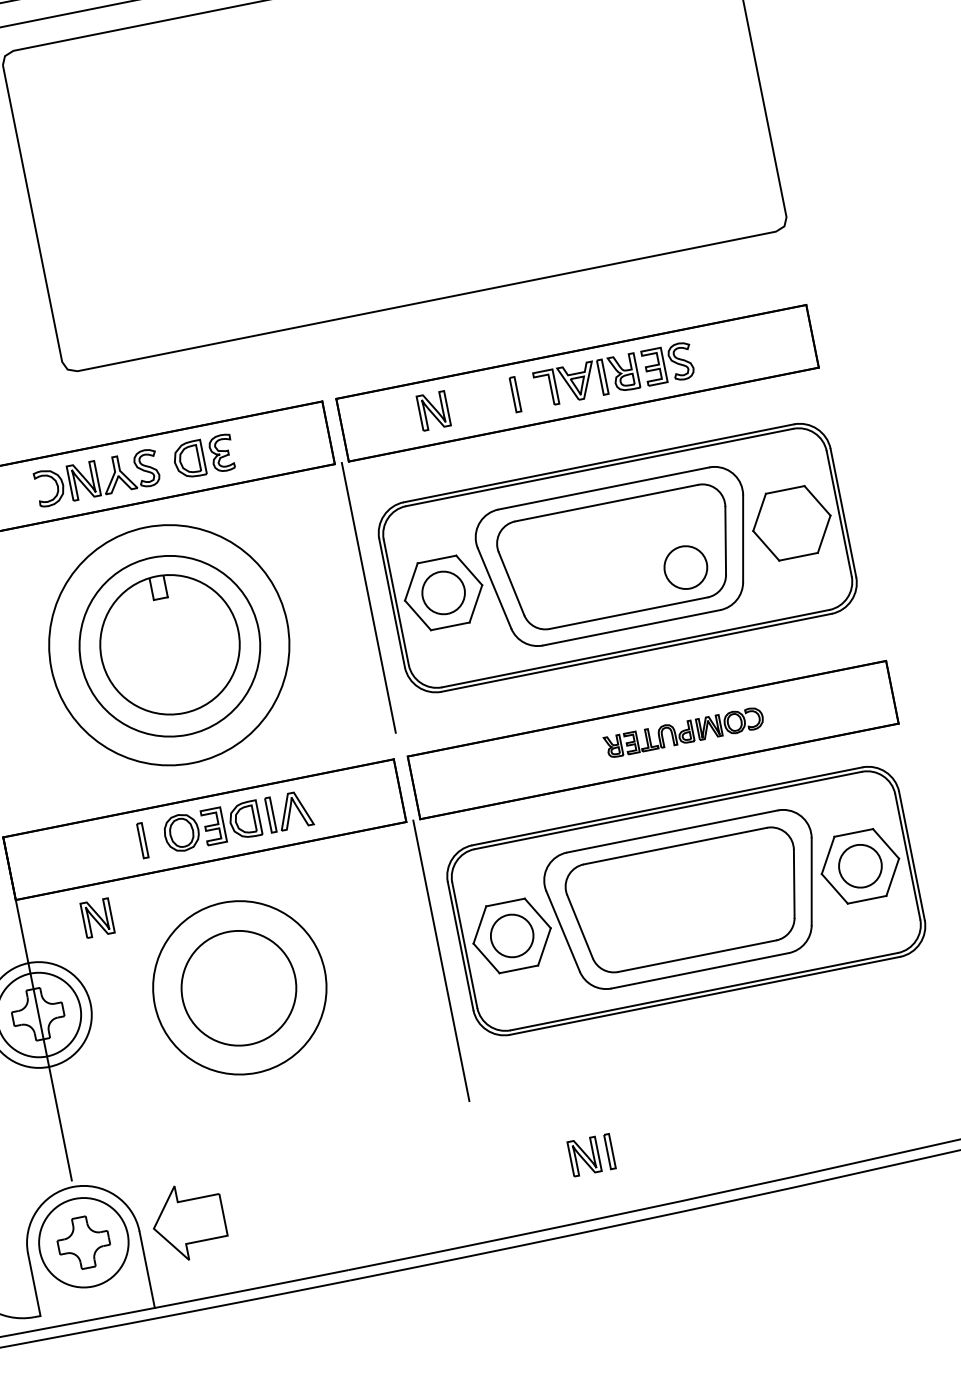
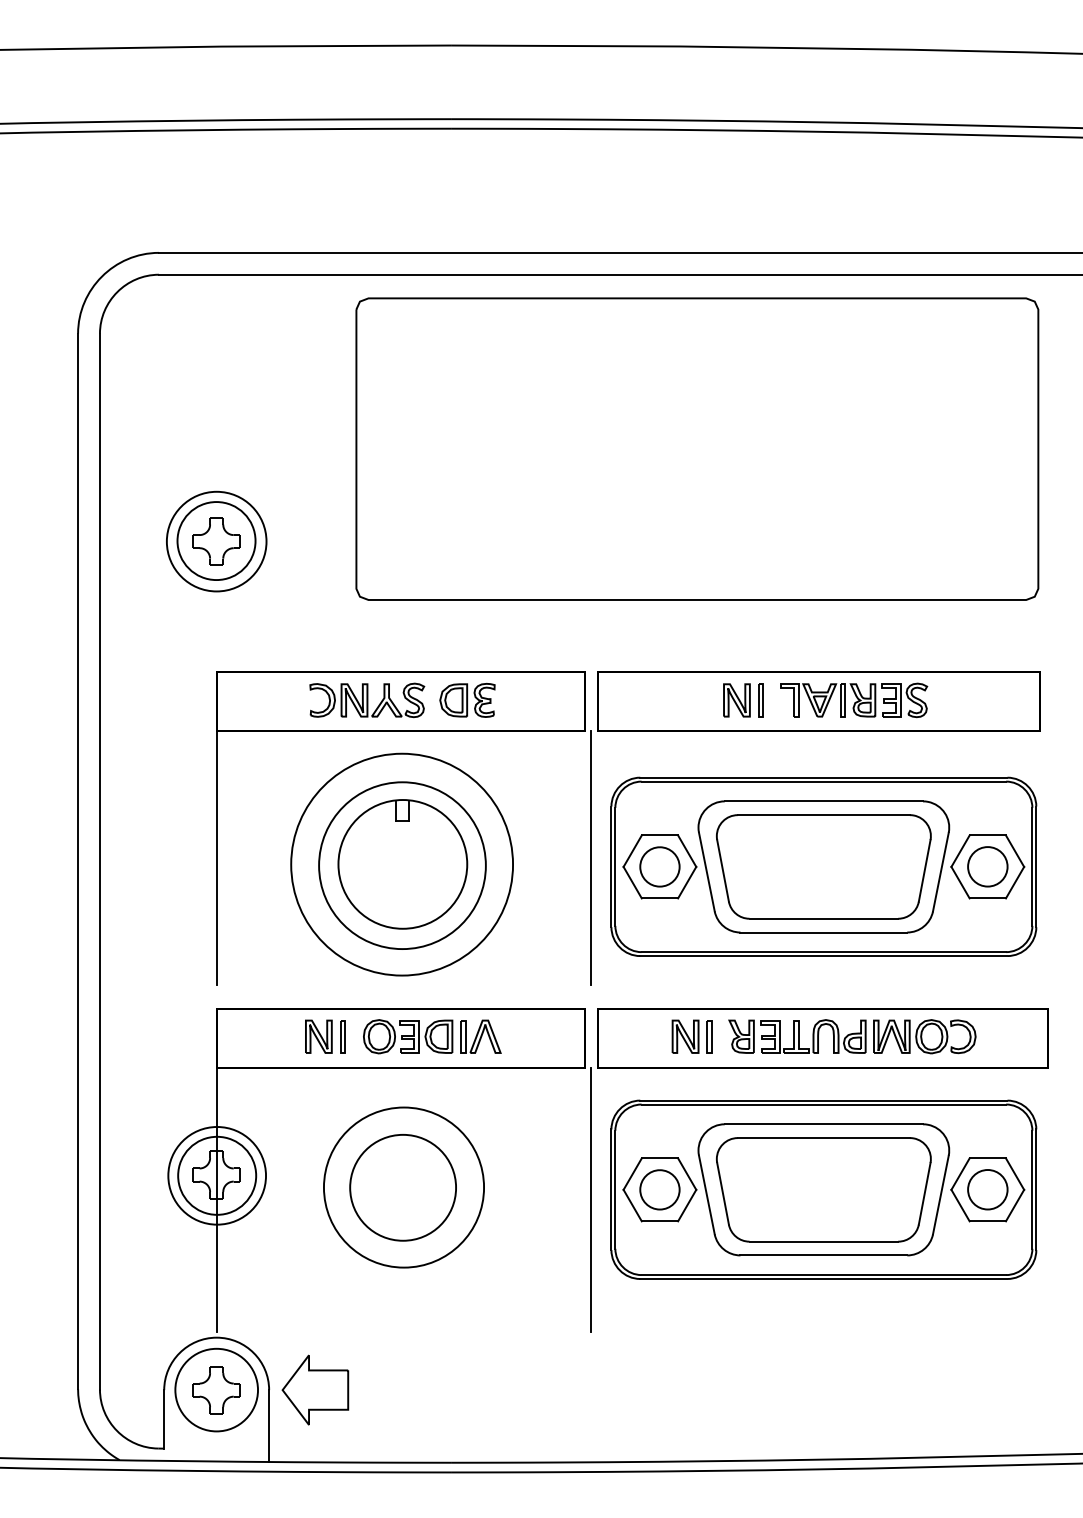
part: (433, 411) -> (736, 700), moved
circle: (685, 567) -> (987, 866), moved
part: (684, 732) -> (852, 1036), size x1.67
part: (97, 917) -> (318, 1036), moved
part: (590, 1155) -> (691, 1036), moved

